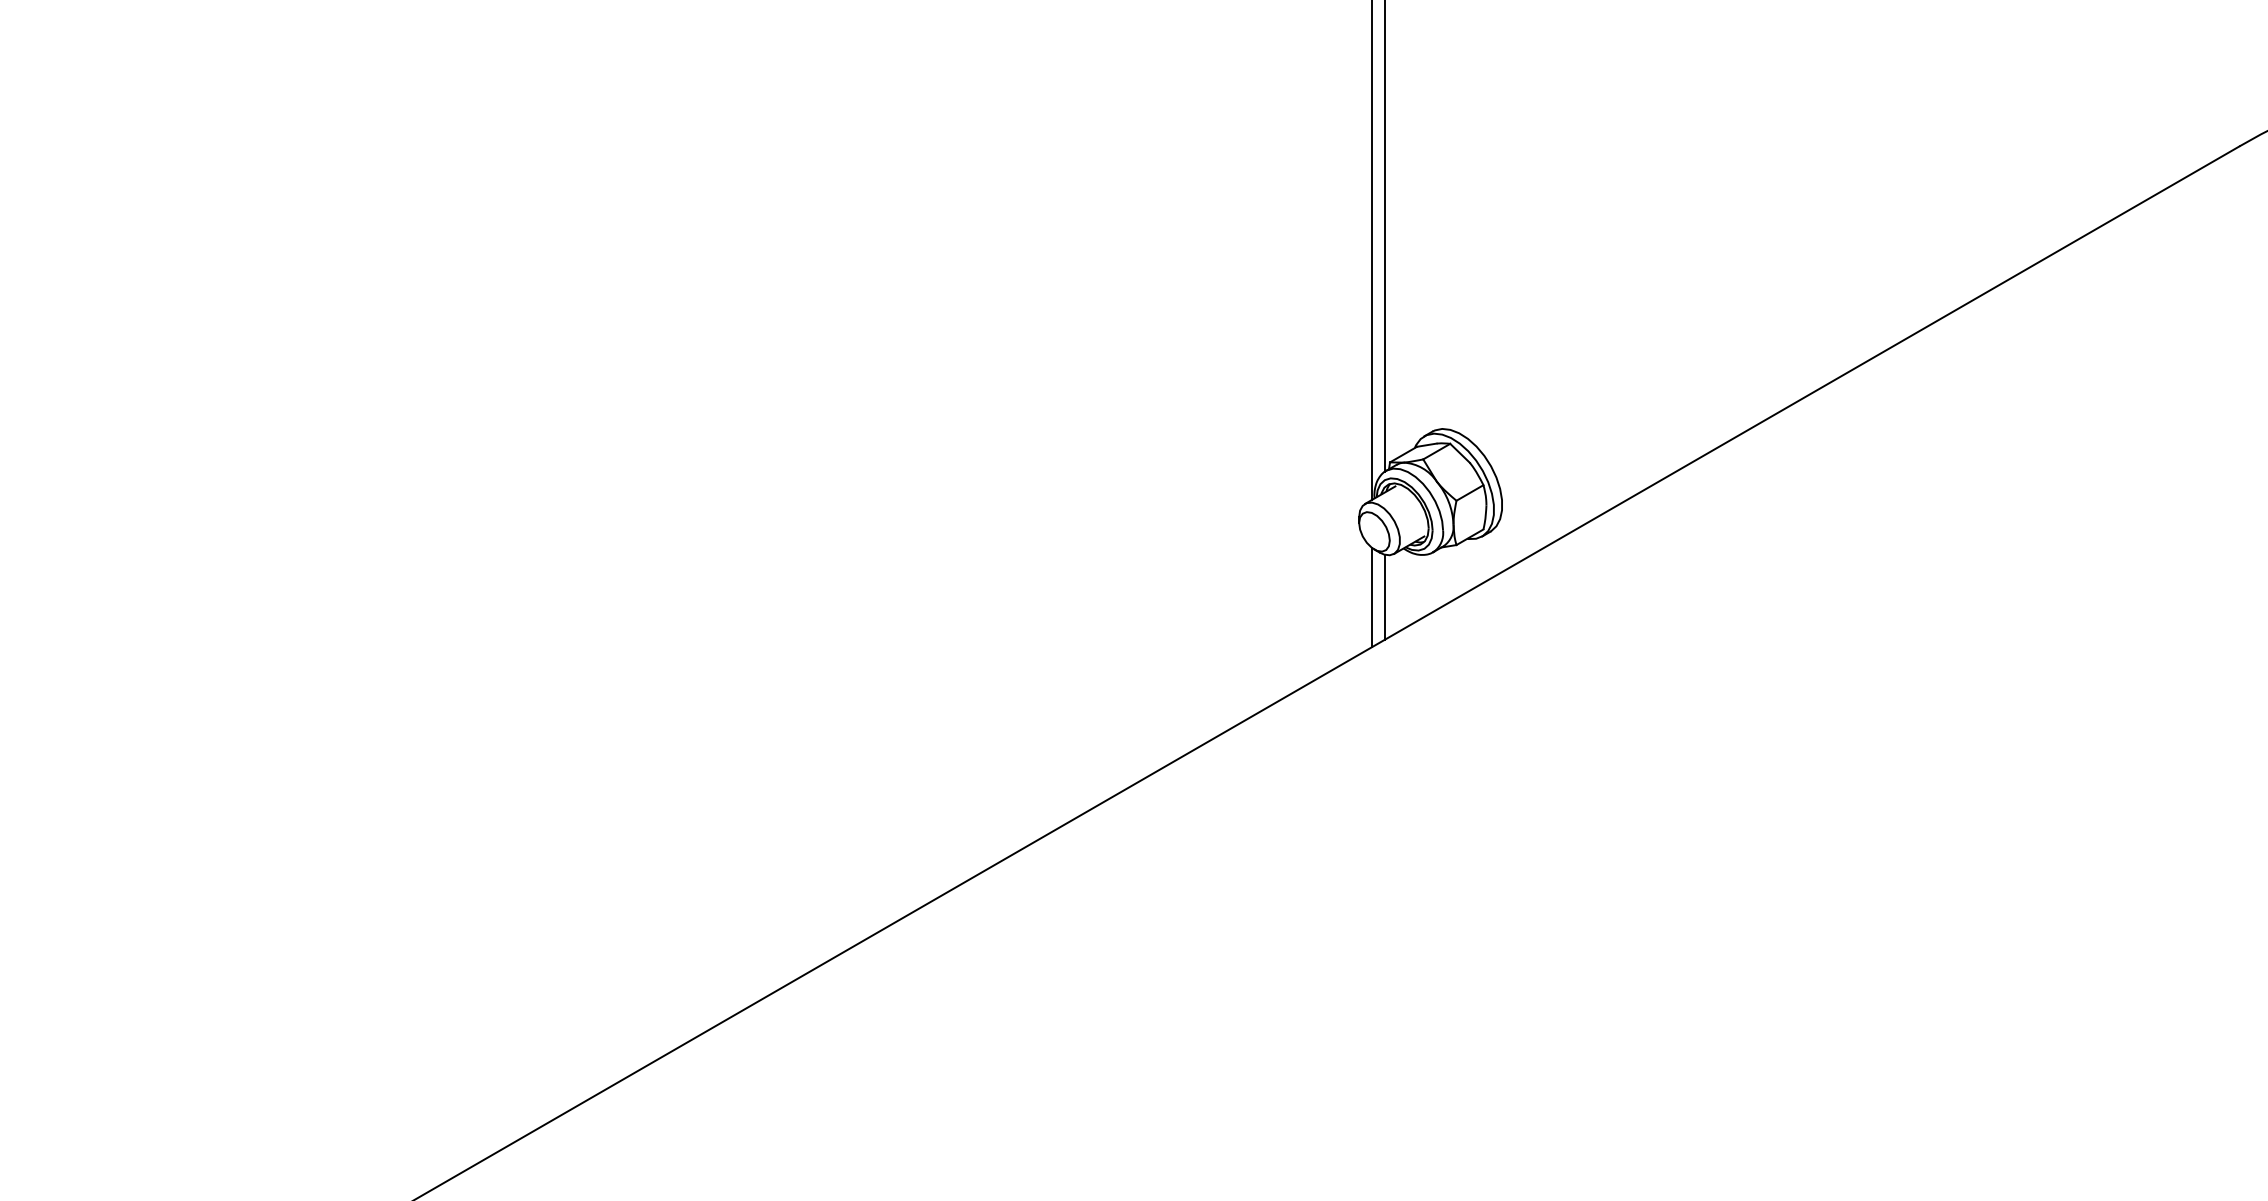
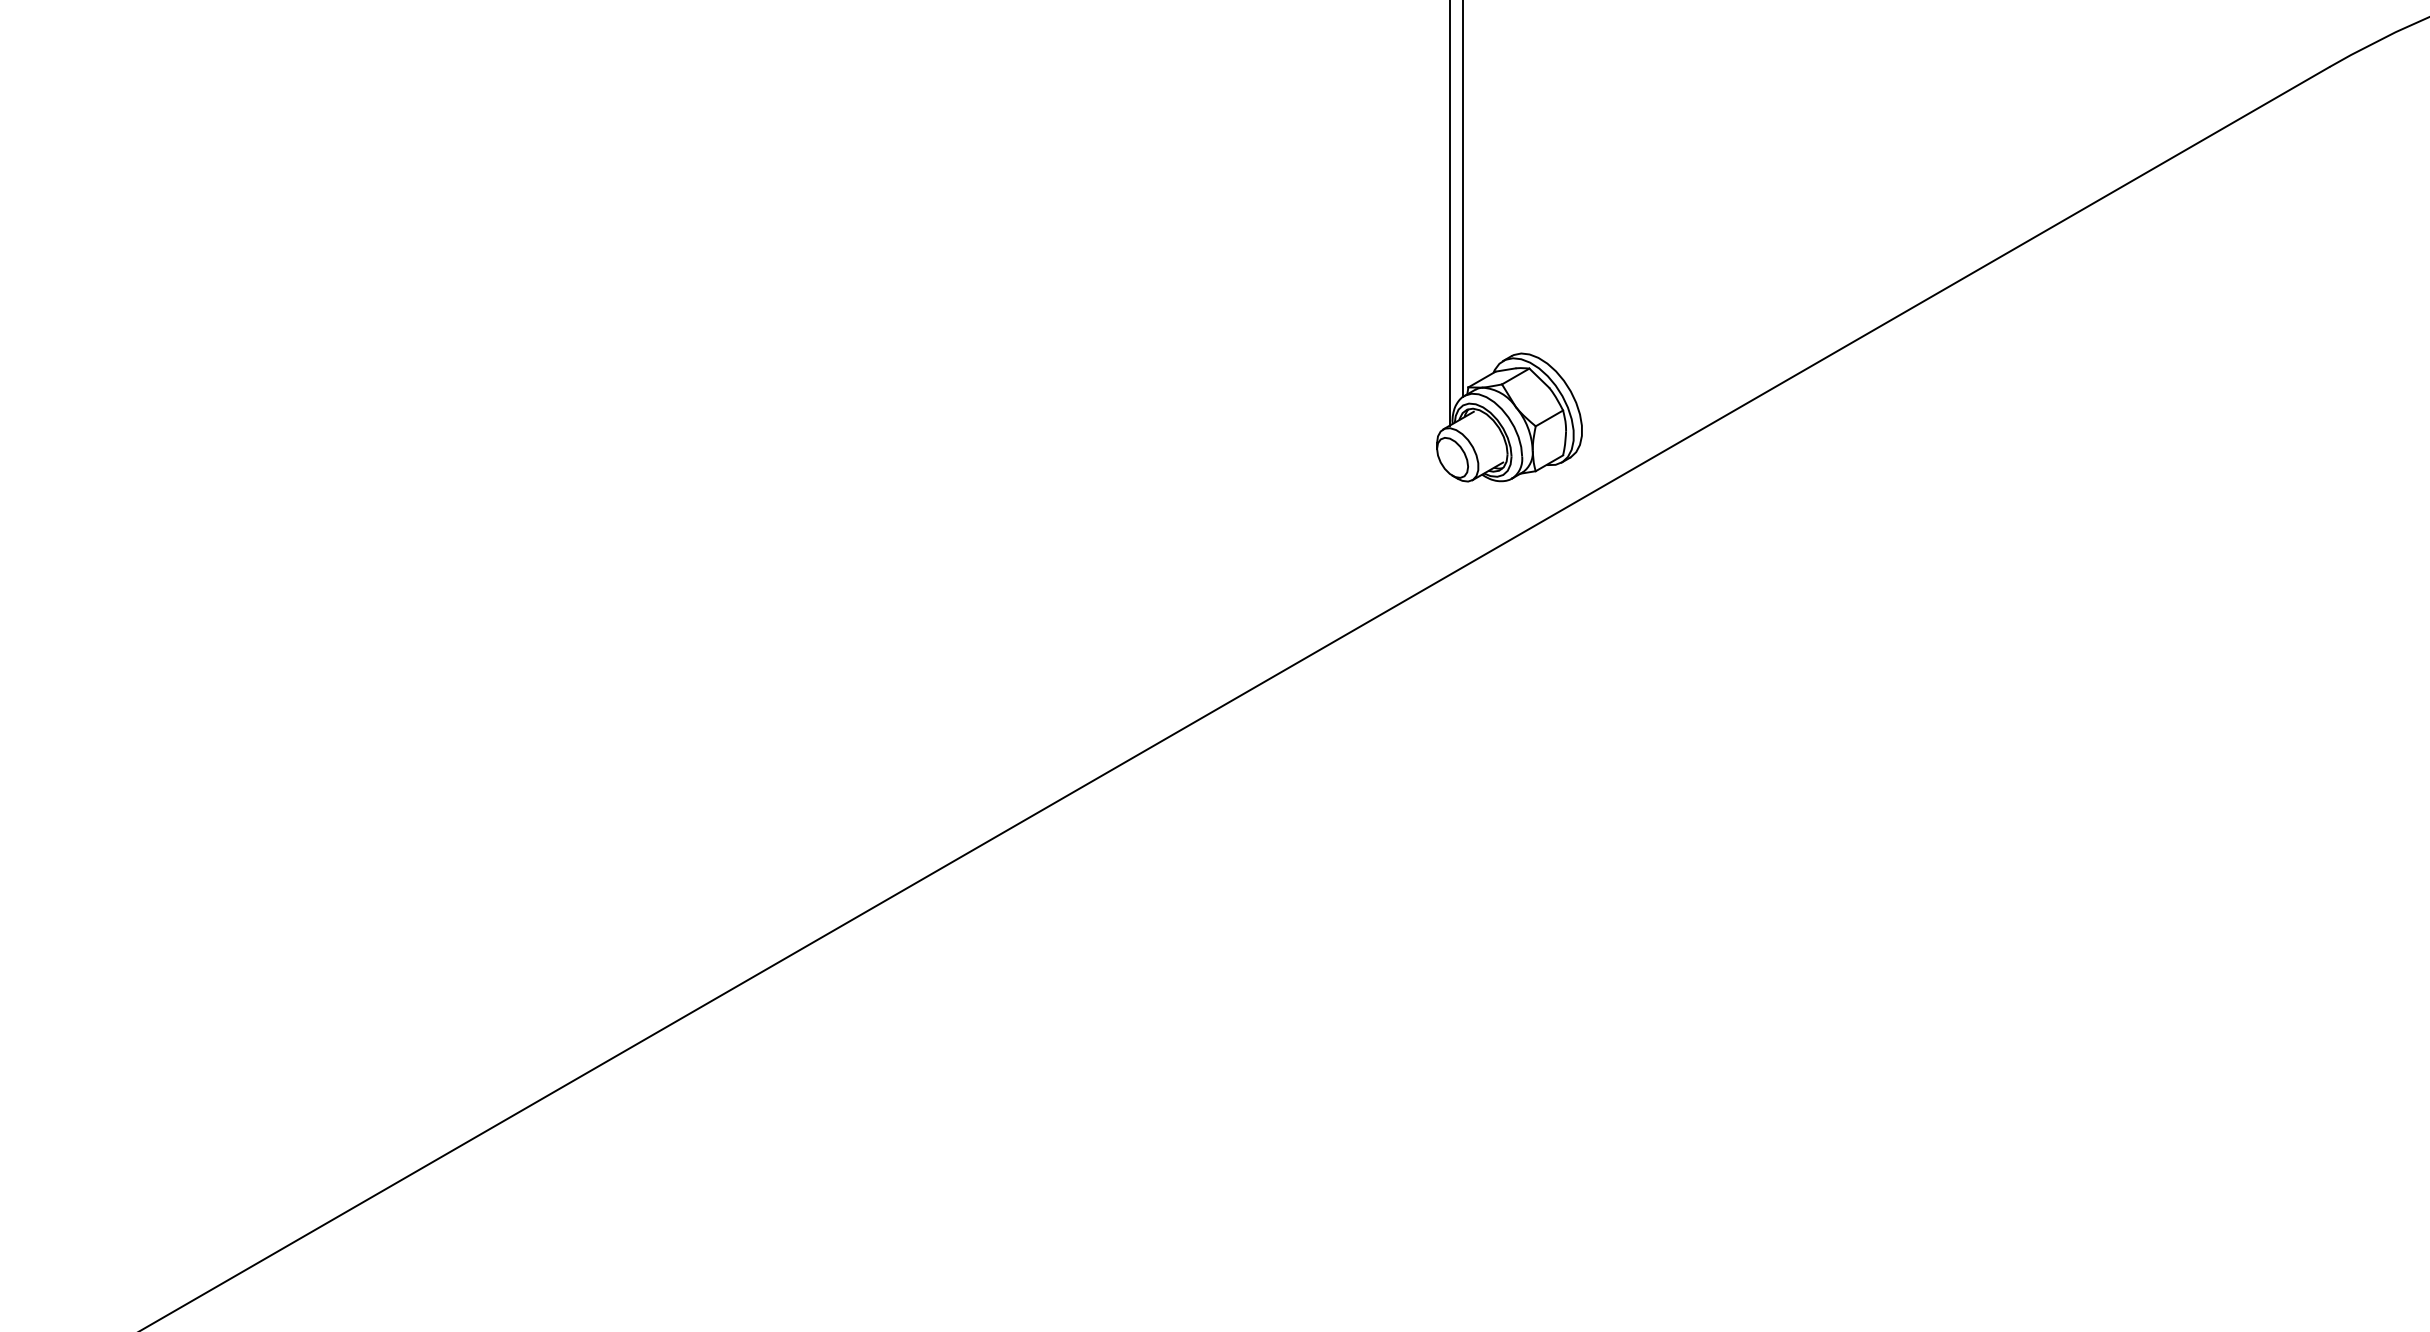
line: (1372, 597) -> (1450, 524), removed
line: (1384, 597) -> (1462, 524), removed

